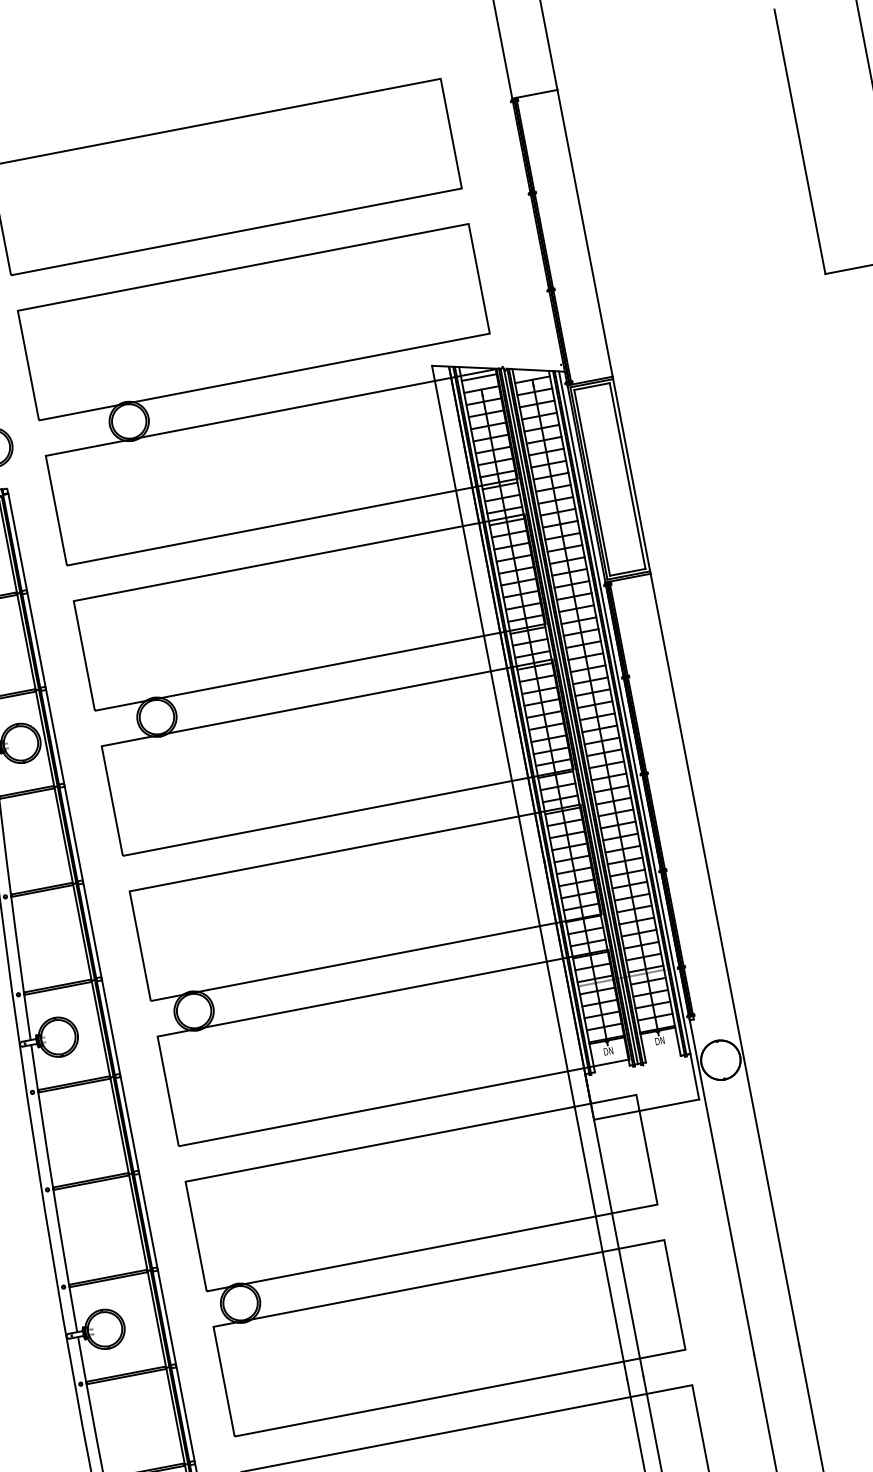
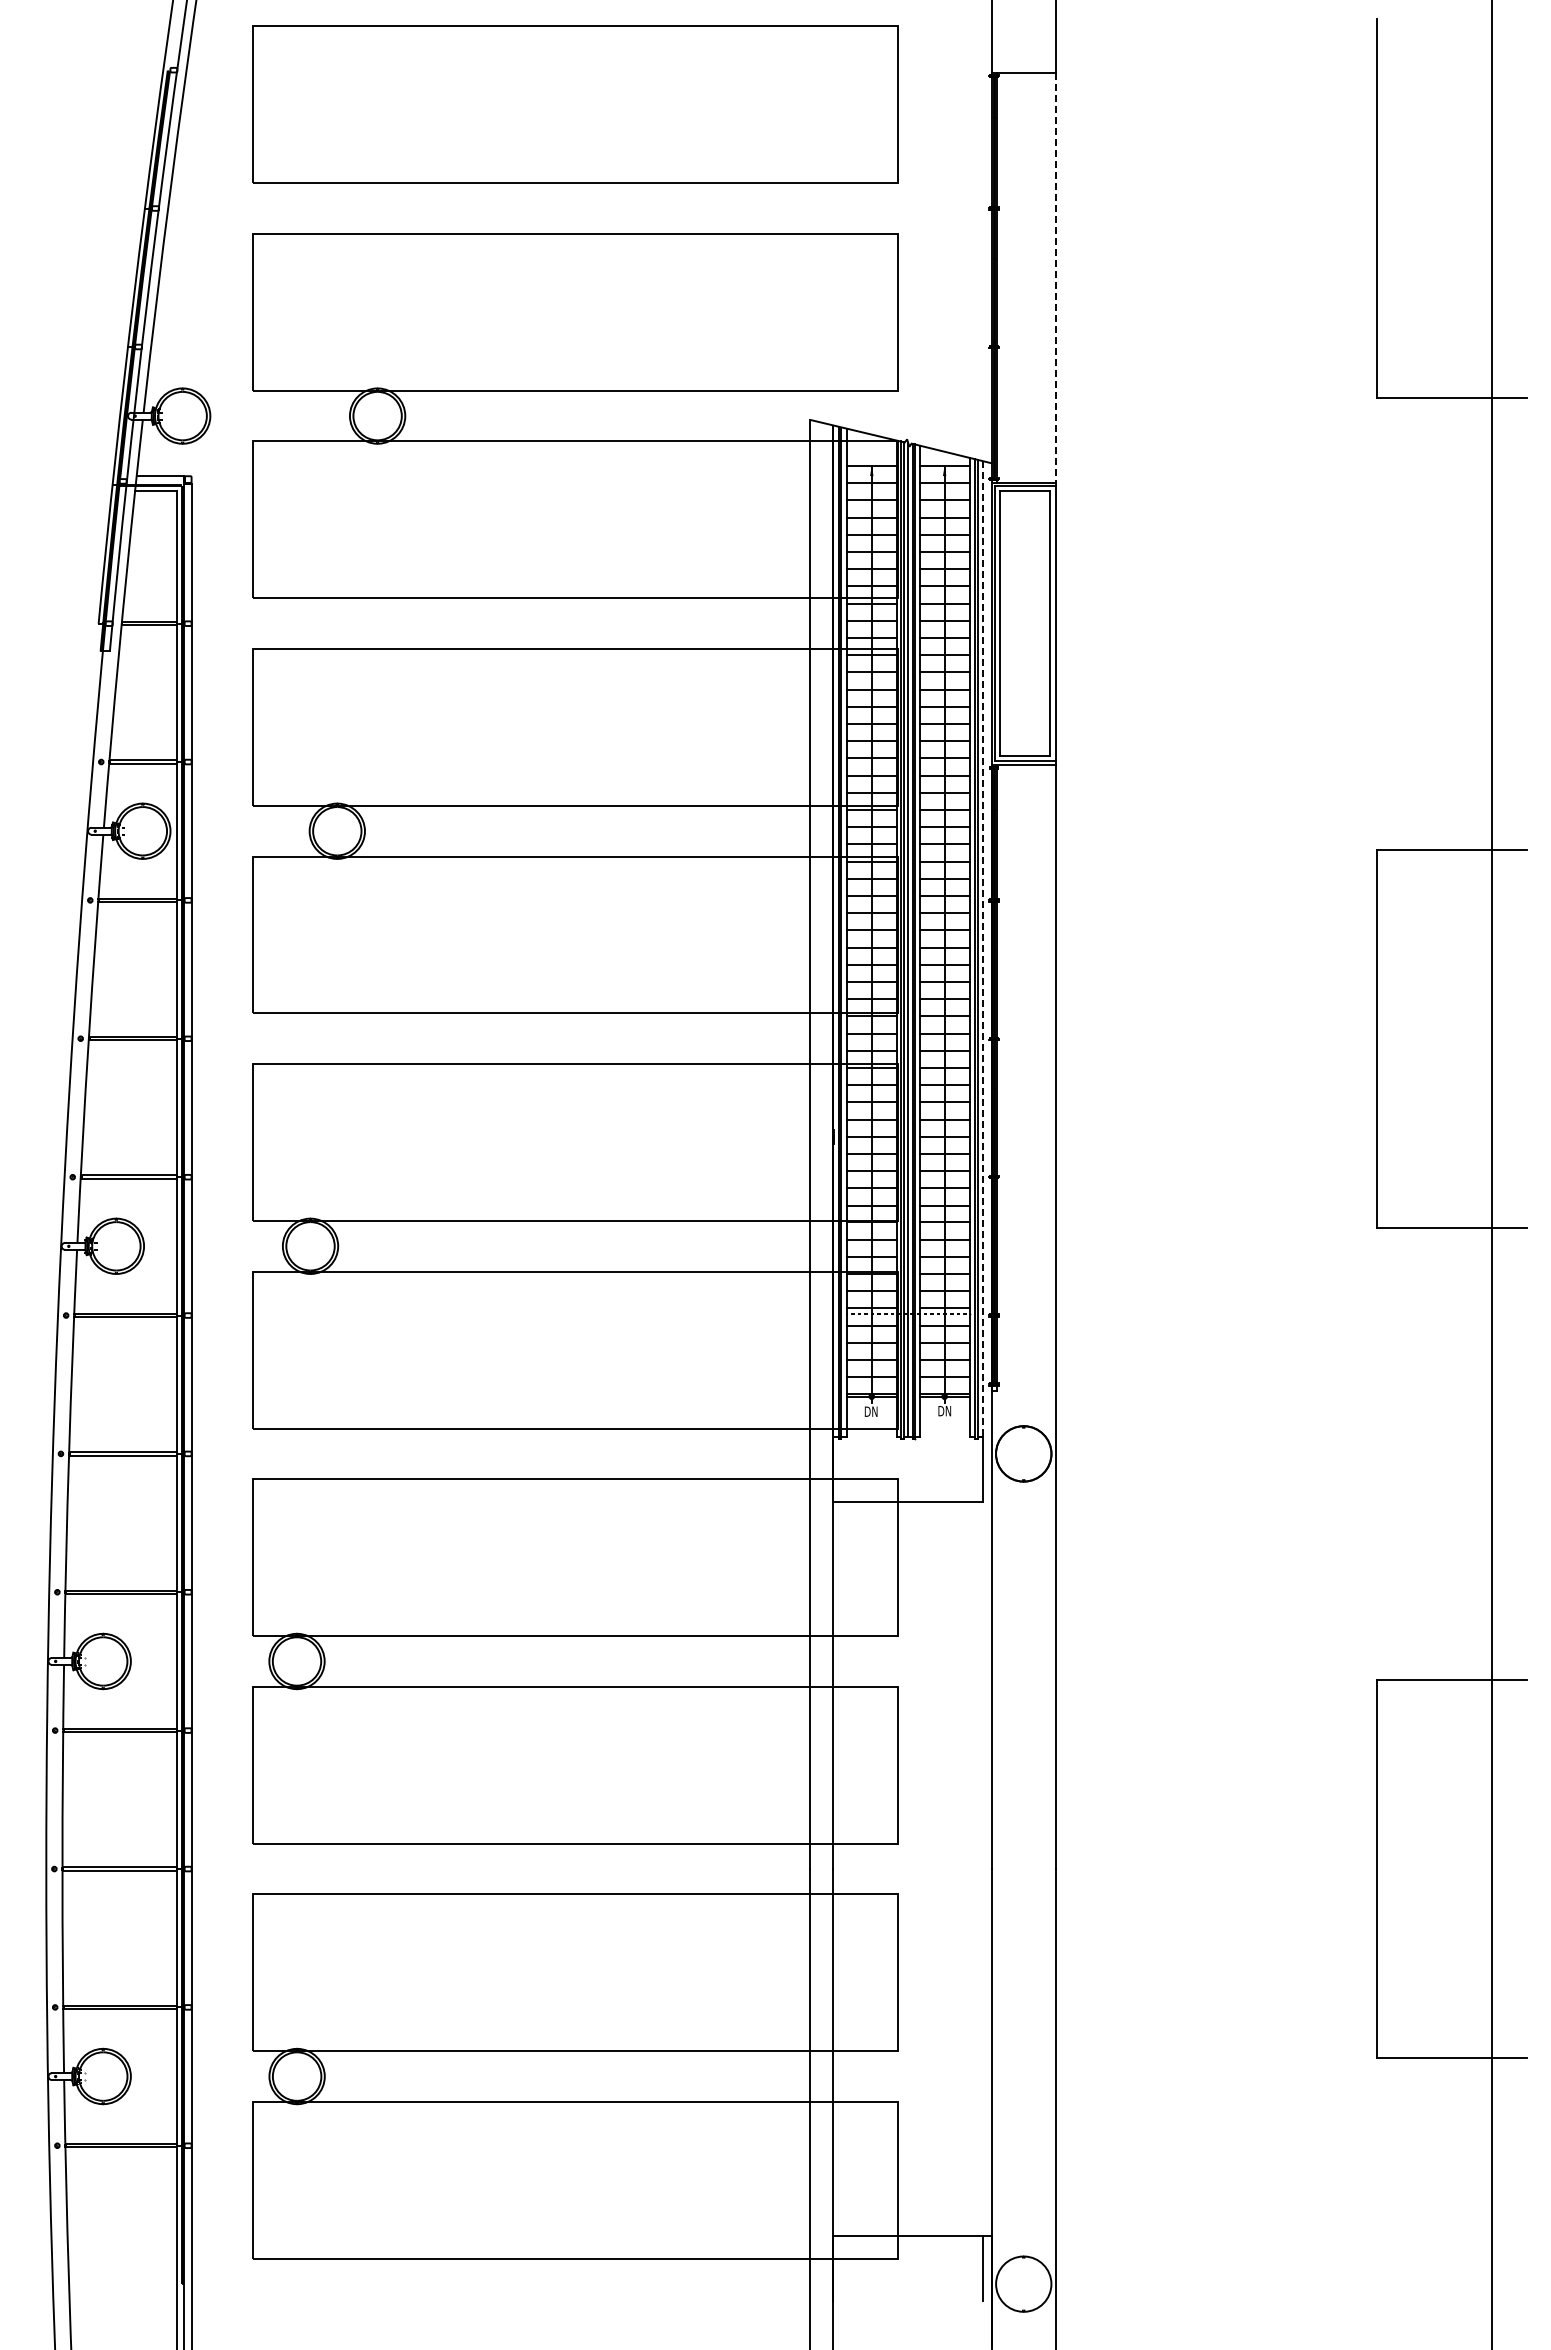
line: (585, 233) -> (1056, 278), solid -> dashed
line: (478, 377) -> (871, 448), removed
line: (624, 712) -> (983, 949), solid -> dashed

